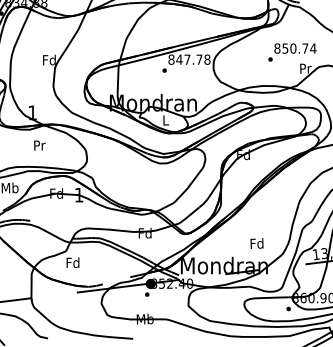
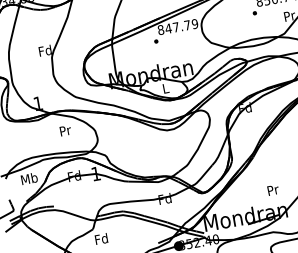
text: (207, 59) -> (195, 23), 847.78 -> 847.79
text: (39, 145) -> (65, 130), moved
text: (256, 243) -> (272, 190), Fd -> Pr

